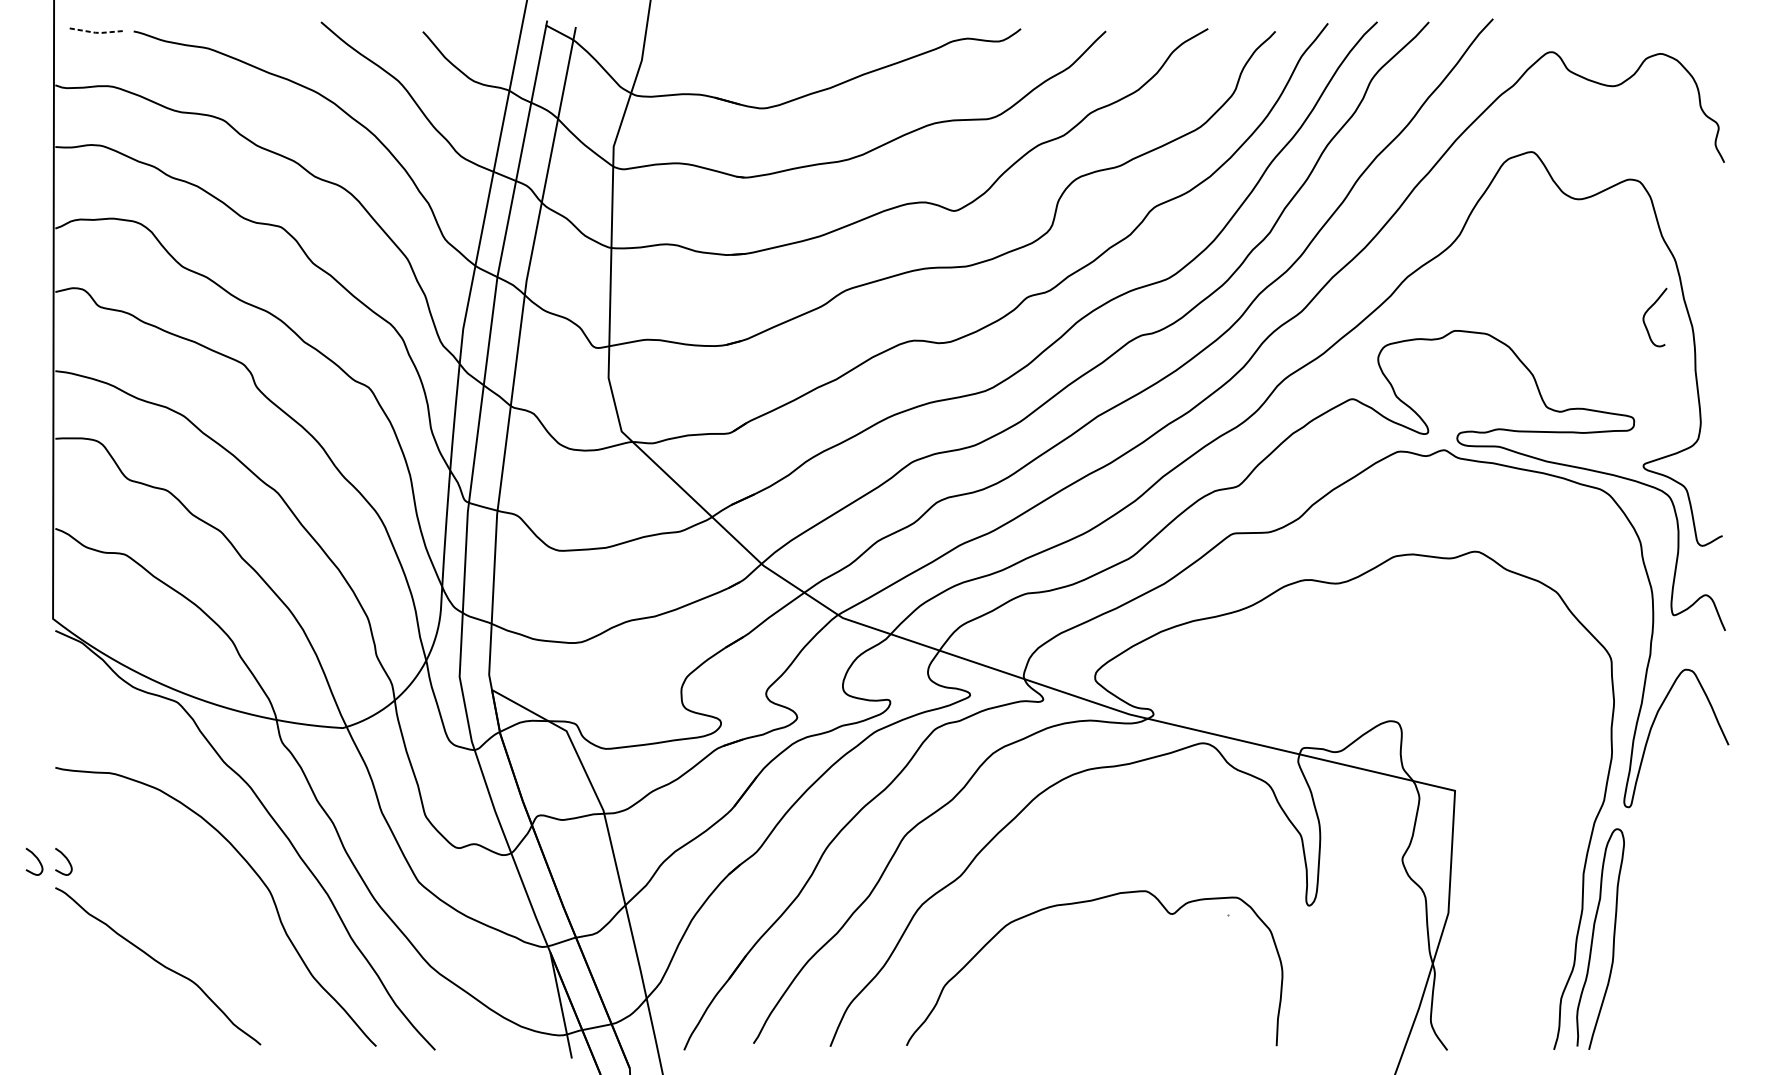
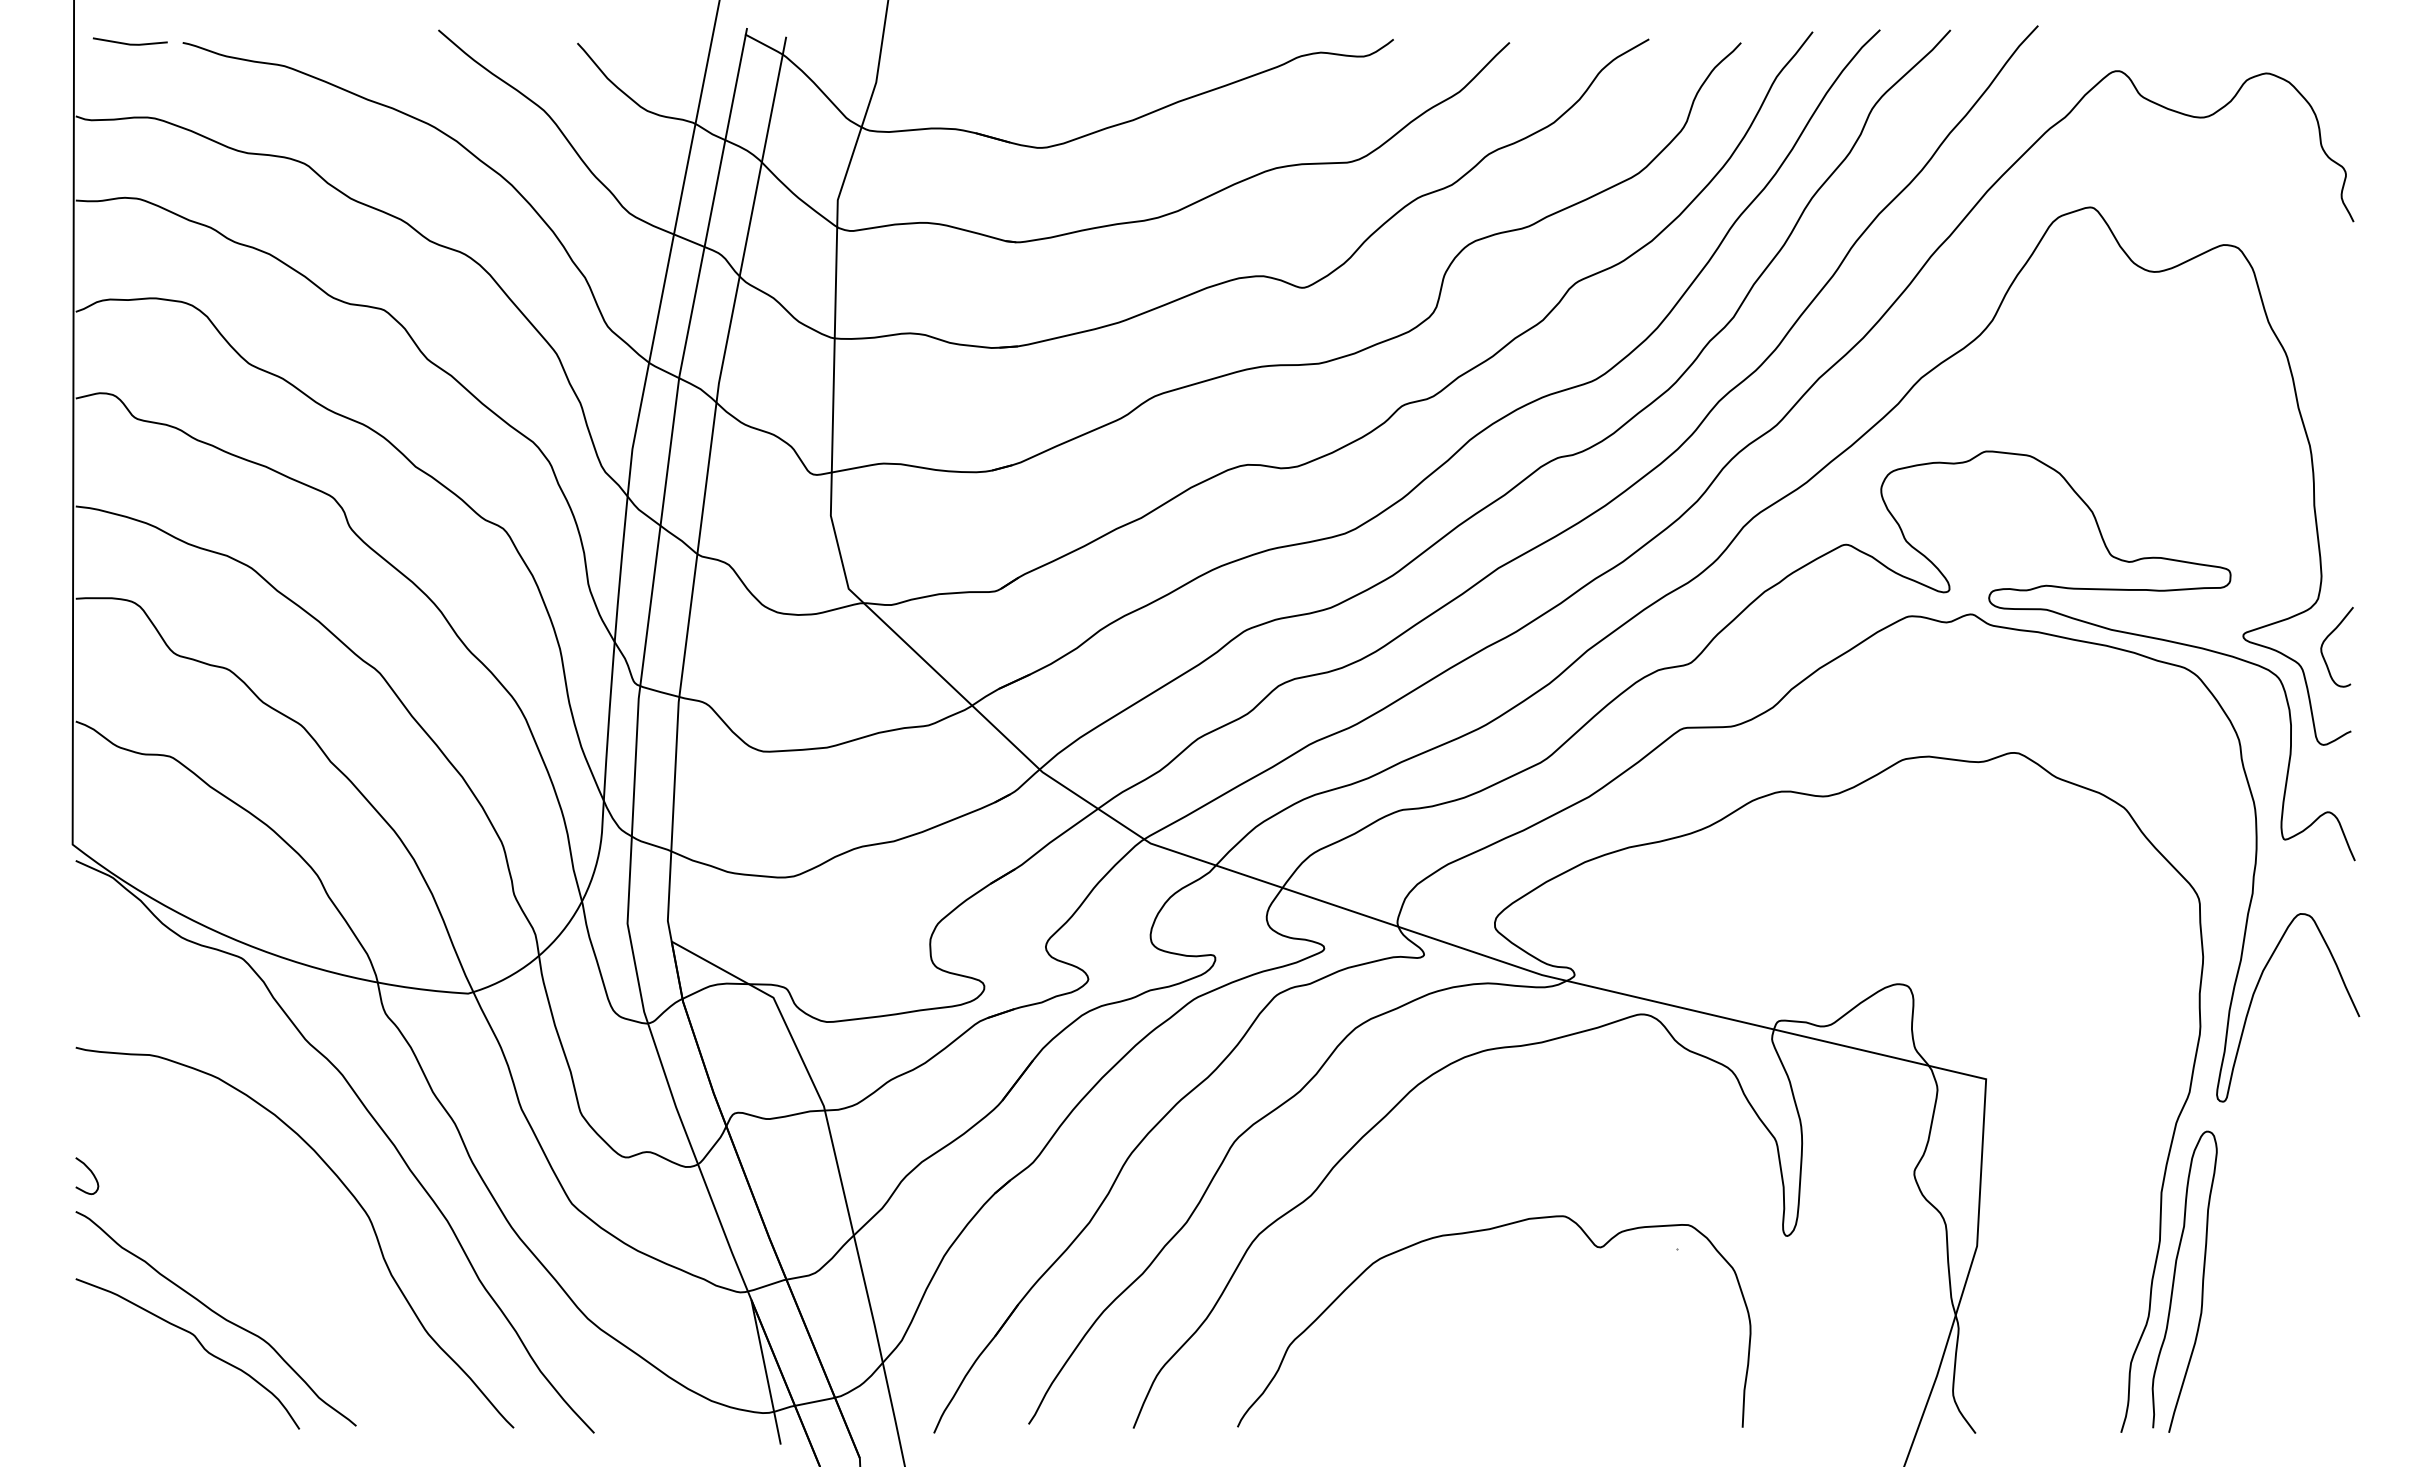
line: (95, 32) -> (130, 44), dashed -> solid
curve: (1648, 310) -> (2328, 637), moved
curve: (36, 859) -> (50, 1172), removed
curve: (146, 985) -> (200, 1345), added

